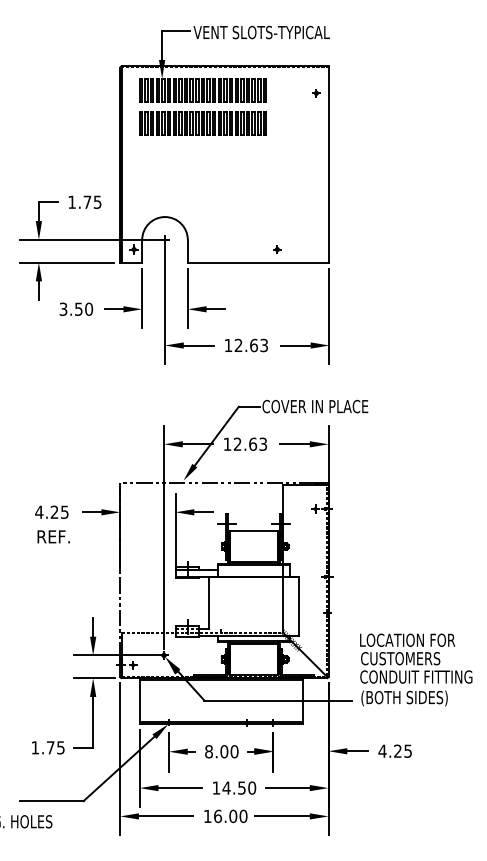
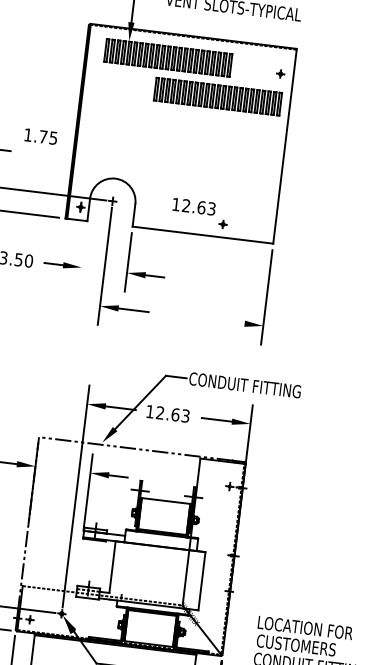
part: (202, 123) -> (217, 96), moved
text: (84, 201) -> (40, 135), moved
line: (142, 298) -> (83, 256), removed
text: (246, 345) -> (194, 206), moved
line: (295, 345) -> (229, 321), removed
text: (327, 406) -> (254, 386), COVER IN PLACE -> CONDUIT FITTING

